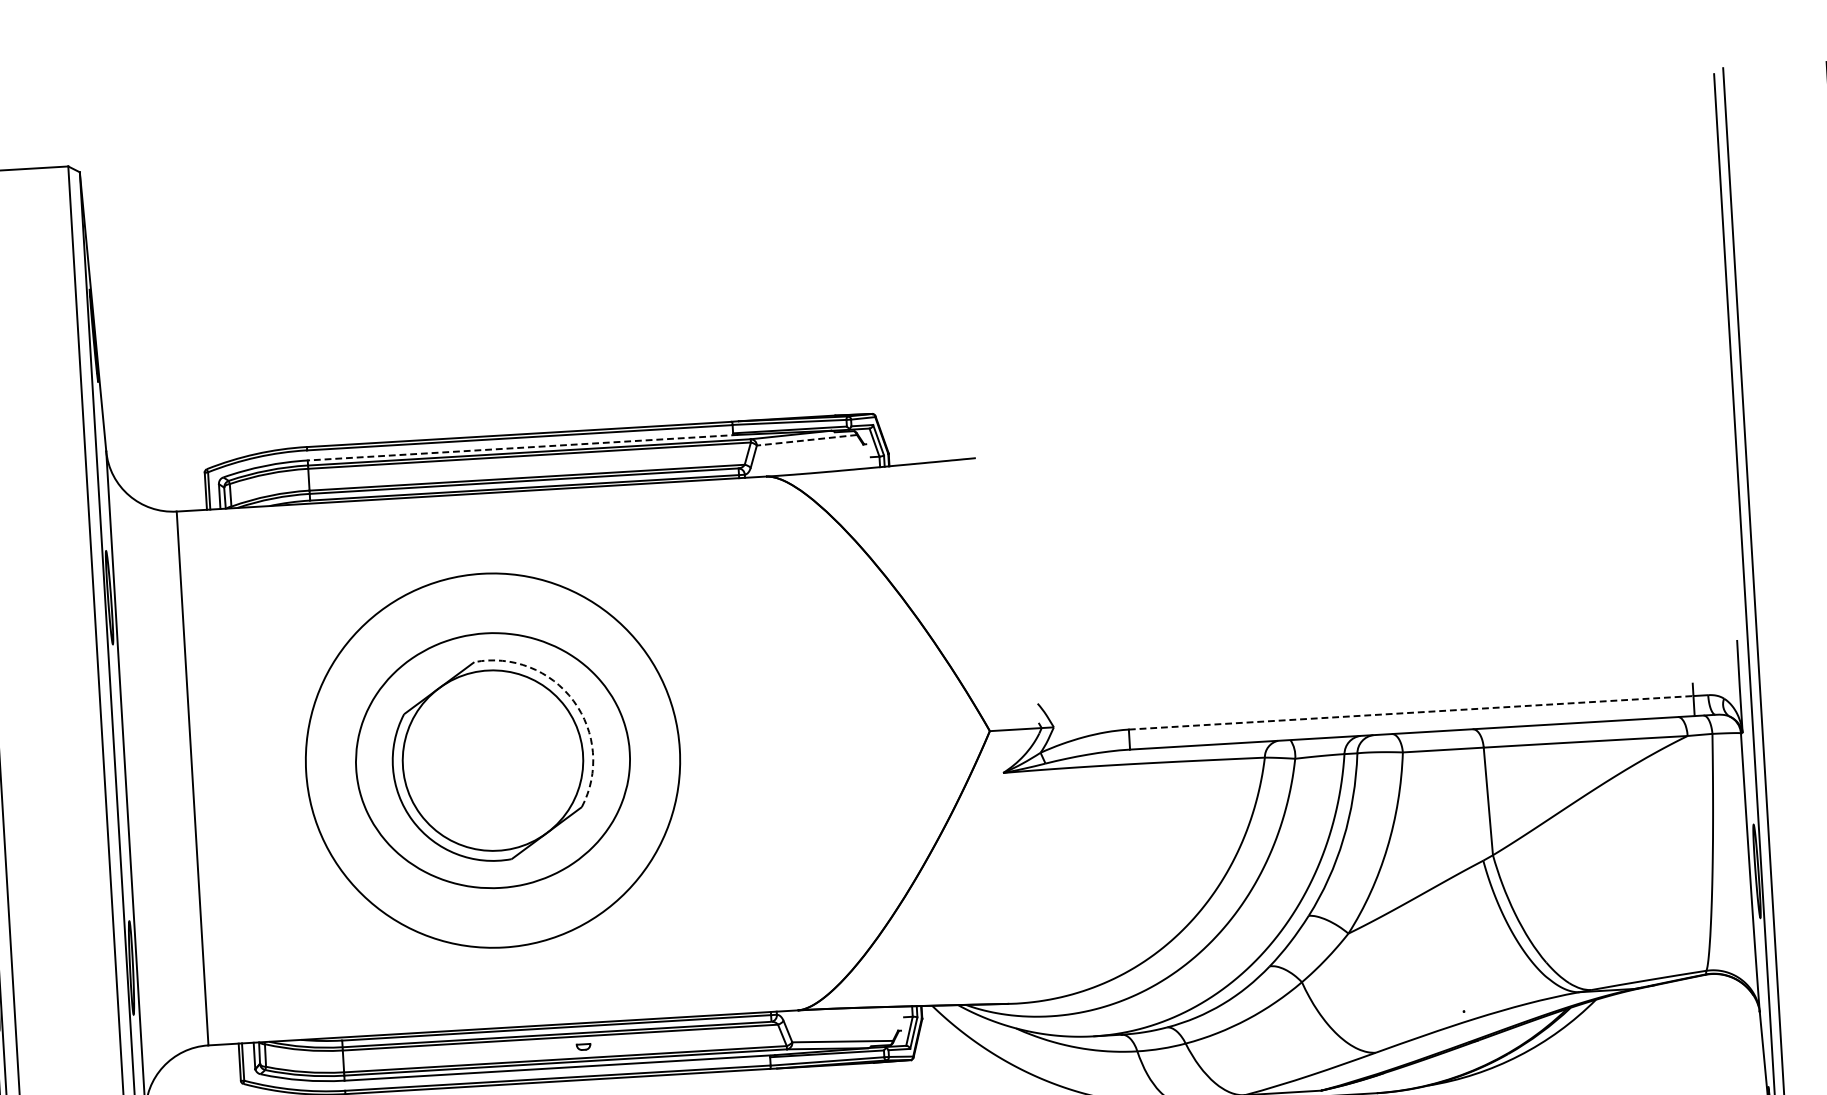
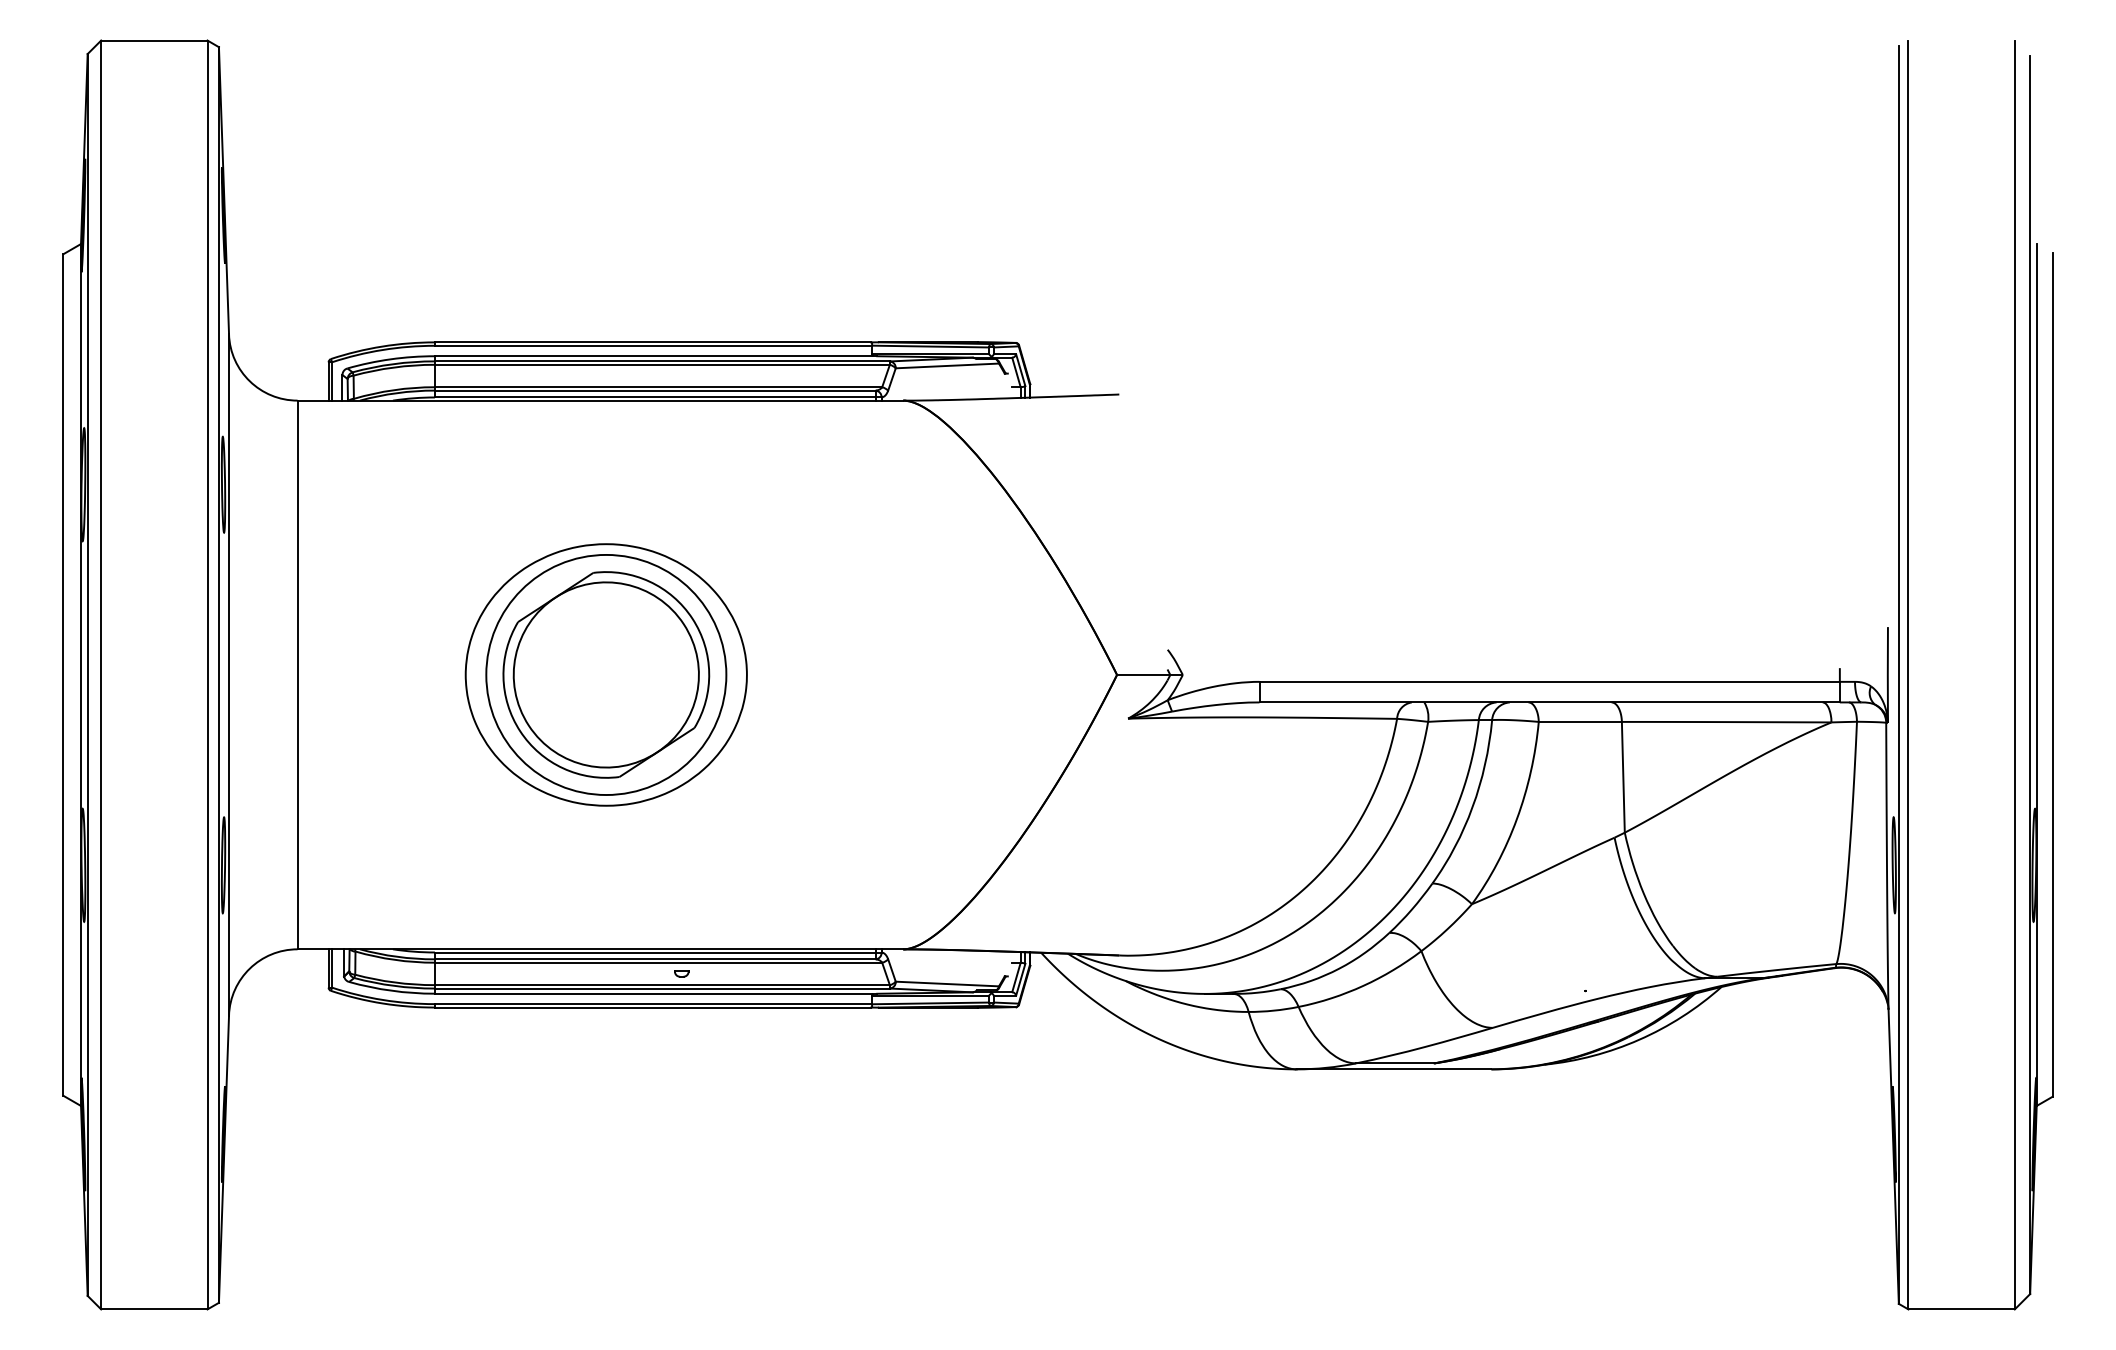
line: (807, 439) -> (947, 365), dashed -> solid
line: (522, 447) -> (655, 356), dashed -> solid
arc: (573, 700) -> (692, 618), dashed -> solid
line: (1411, 712) -> (1550, 681), dashed -> solid
circle: (493, 760) -> (606, 674), size x0.62

